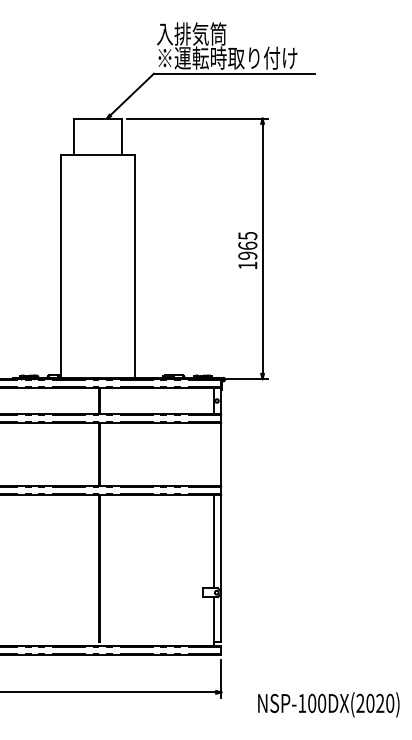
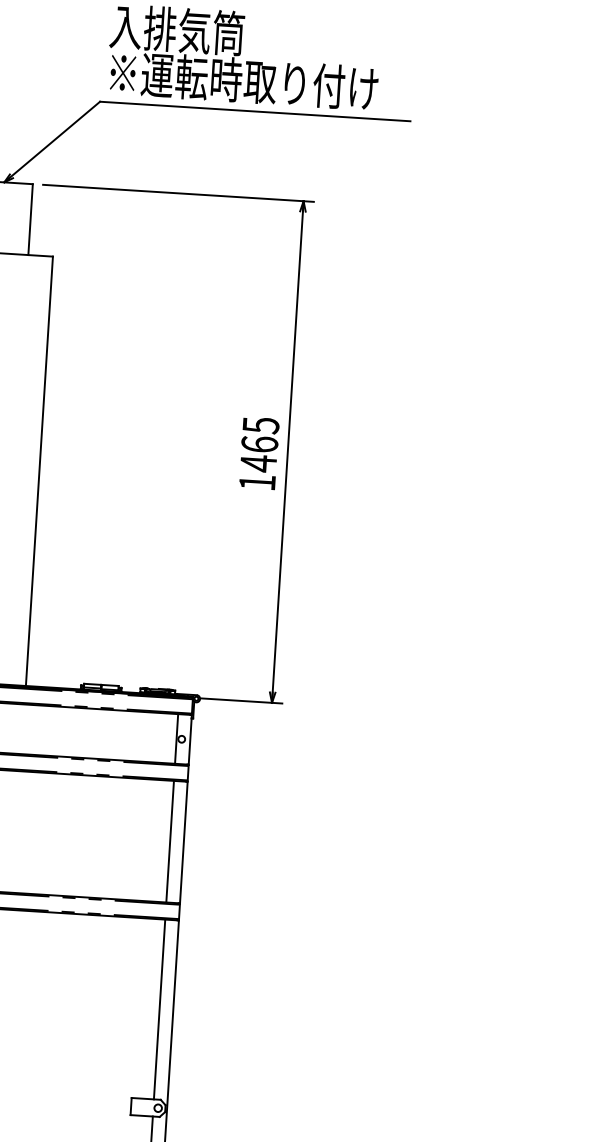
text: (247, 255) -> (258, 462), 1965 -> 1465
line: (214, 453) -> (170, 840), added

